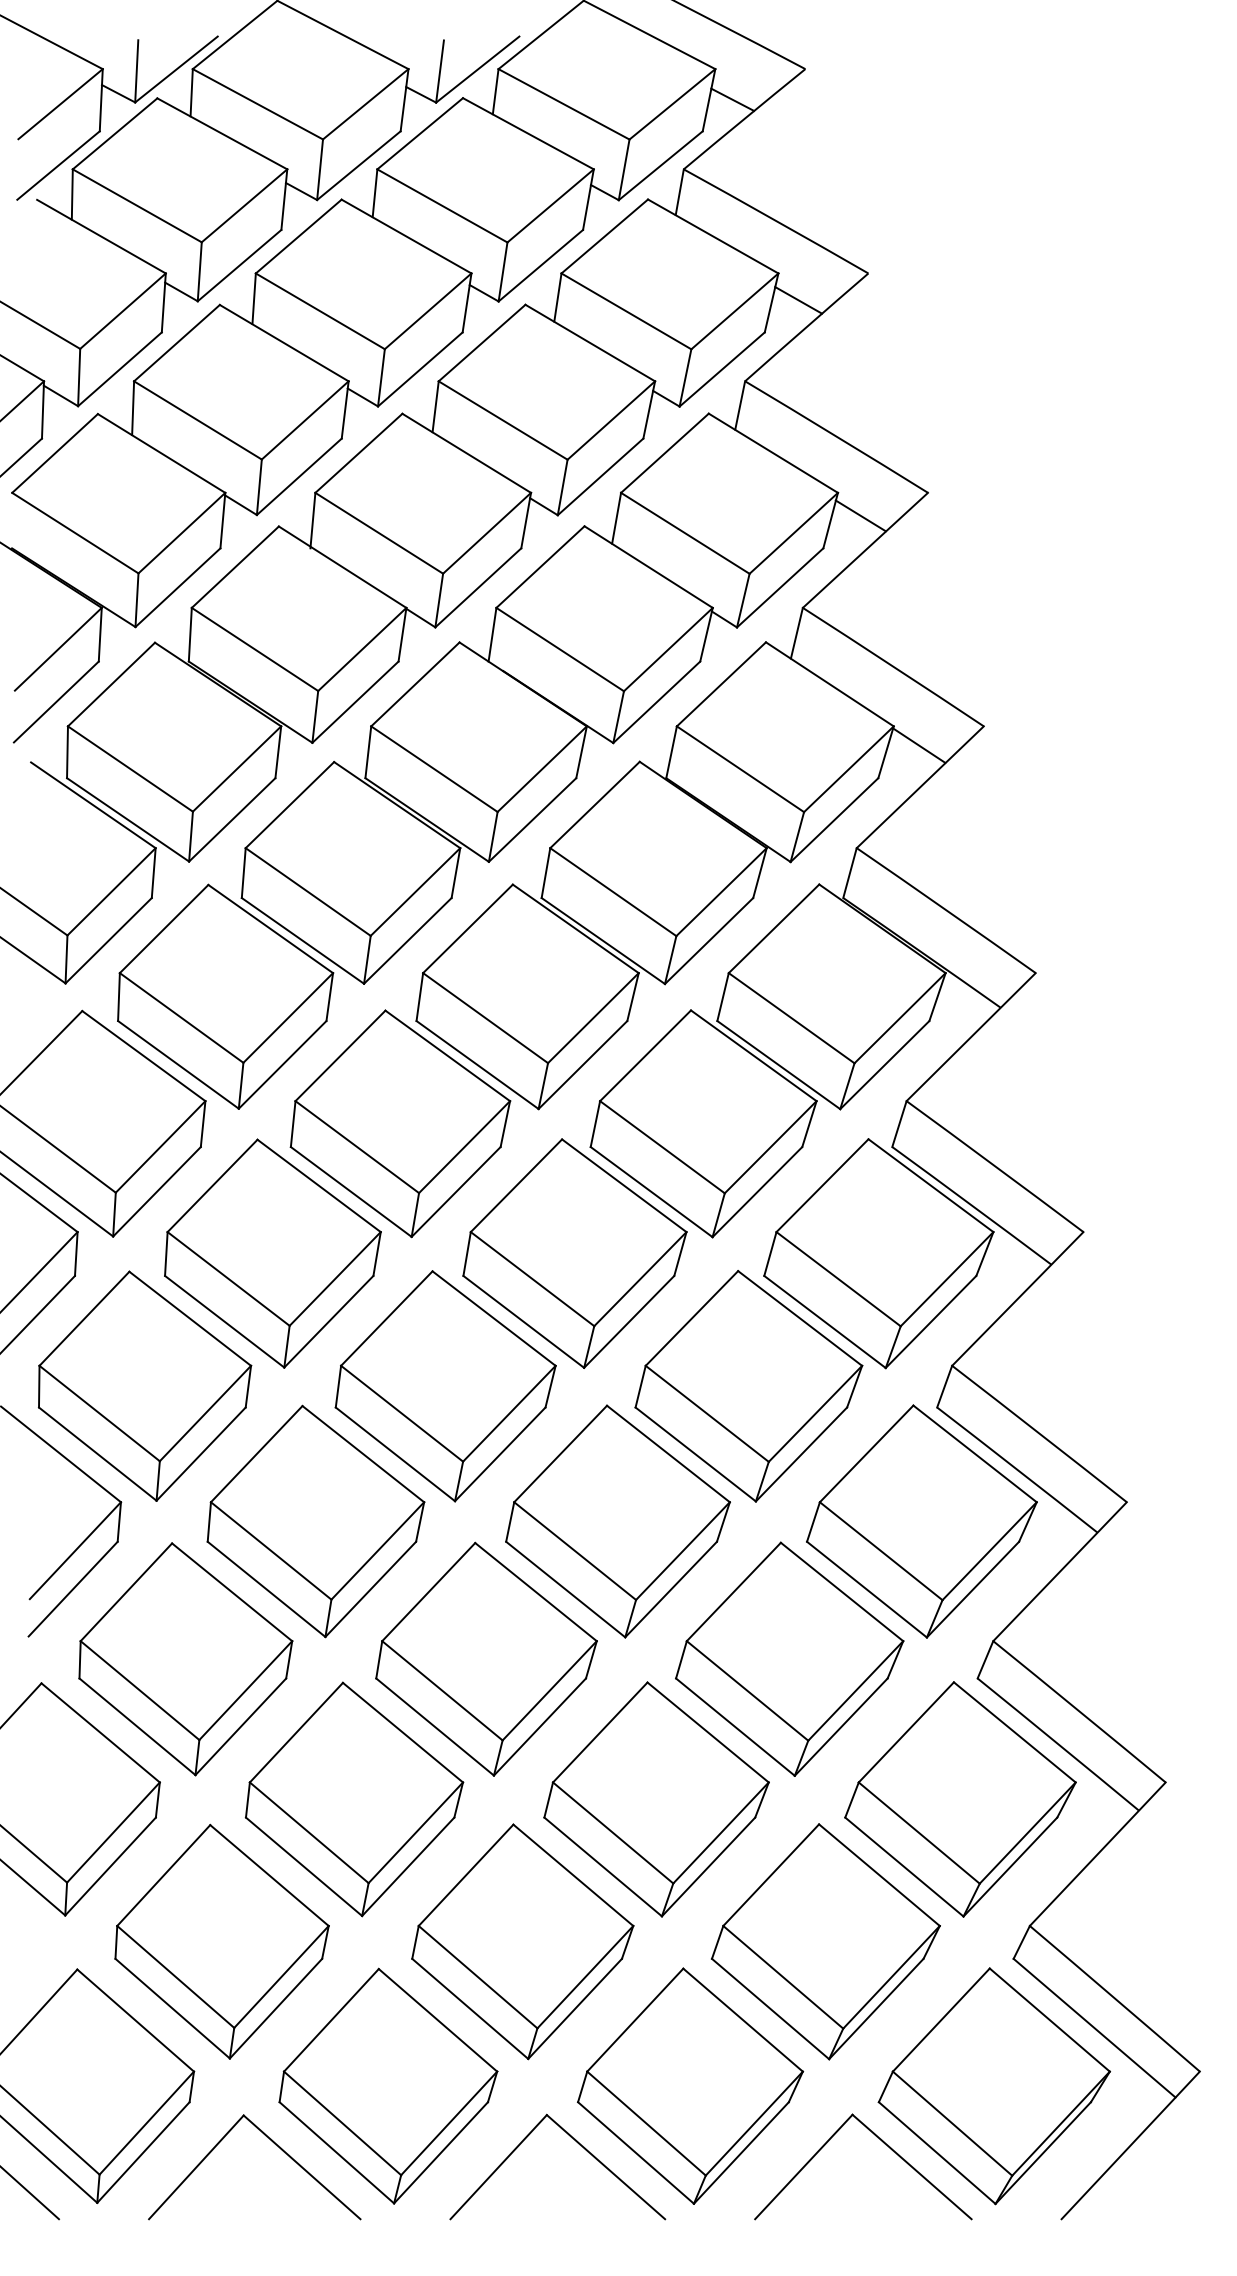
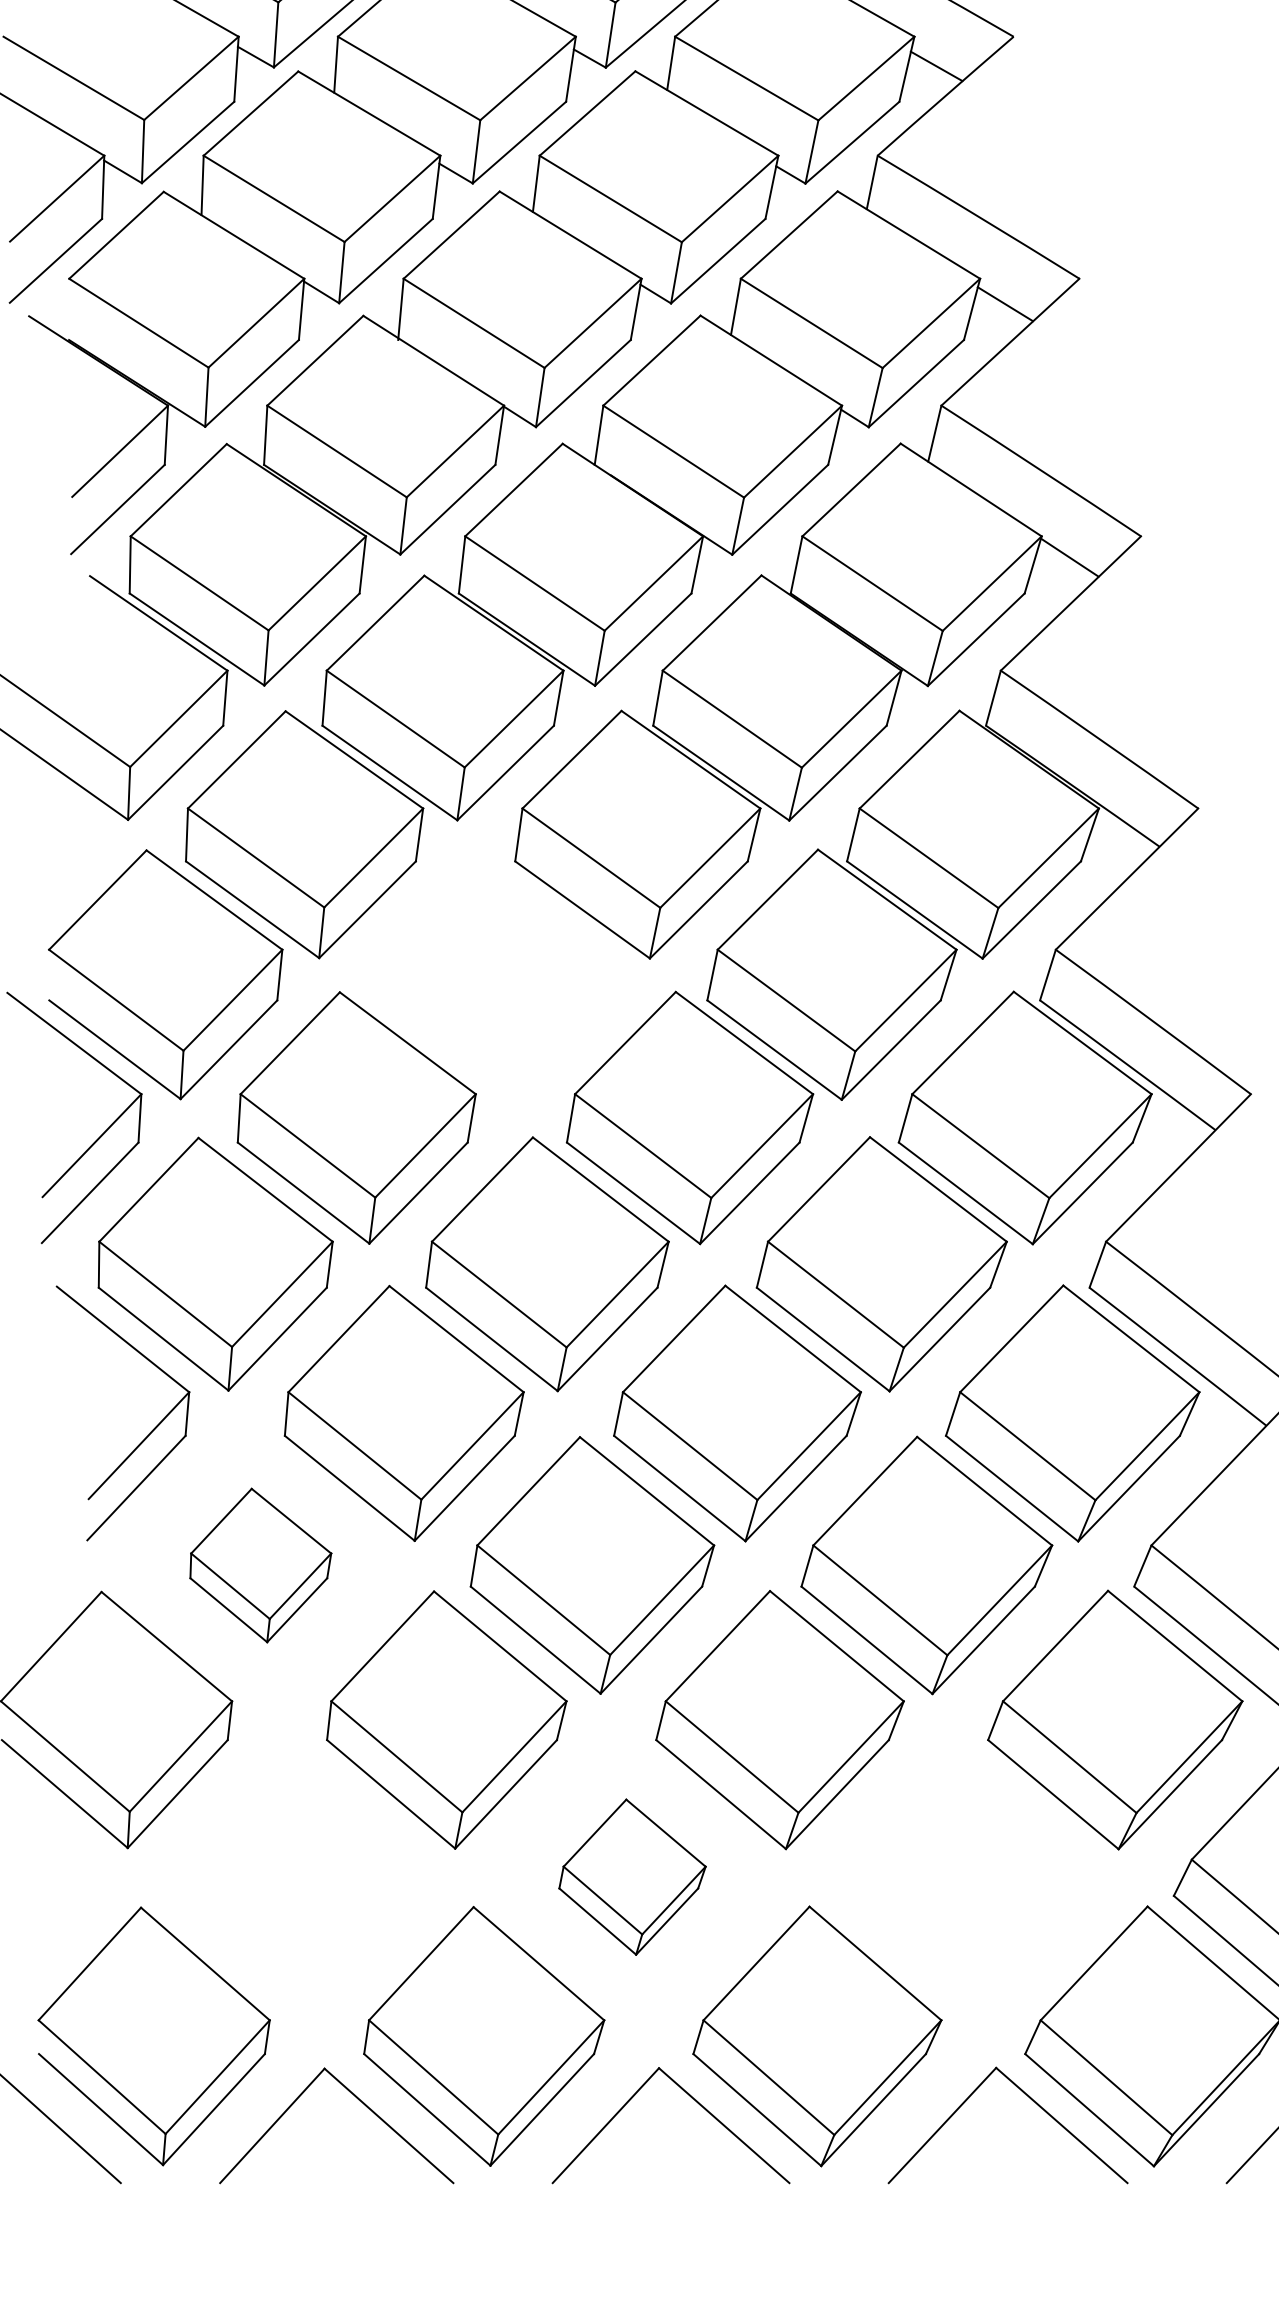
part: (400, 1123) -> (497, 974), removed
part: (185, 1659) -> (260, 1565), size x0.6
part: (221, 1941) -> (300, 1876), removed
part: (522, 1941) -> (632, 1876), size x0.6
part: (825, 1941) -> (966, 1876), removed

